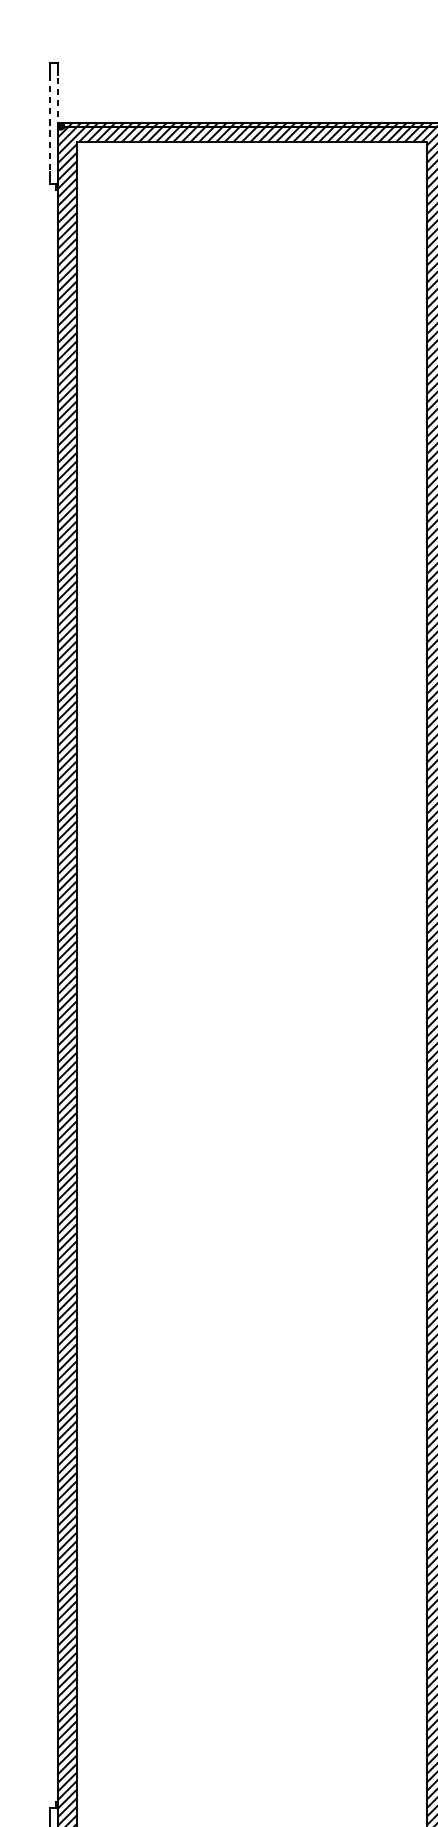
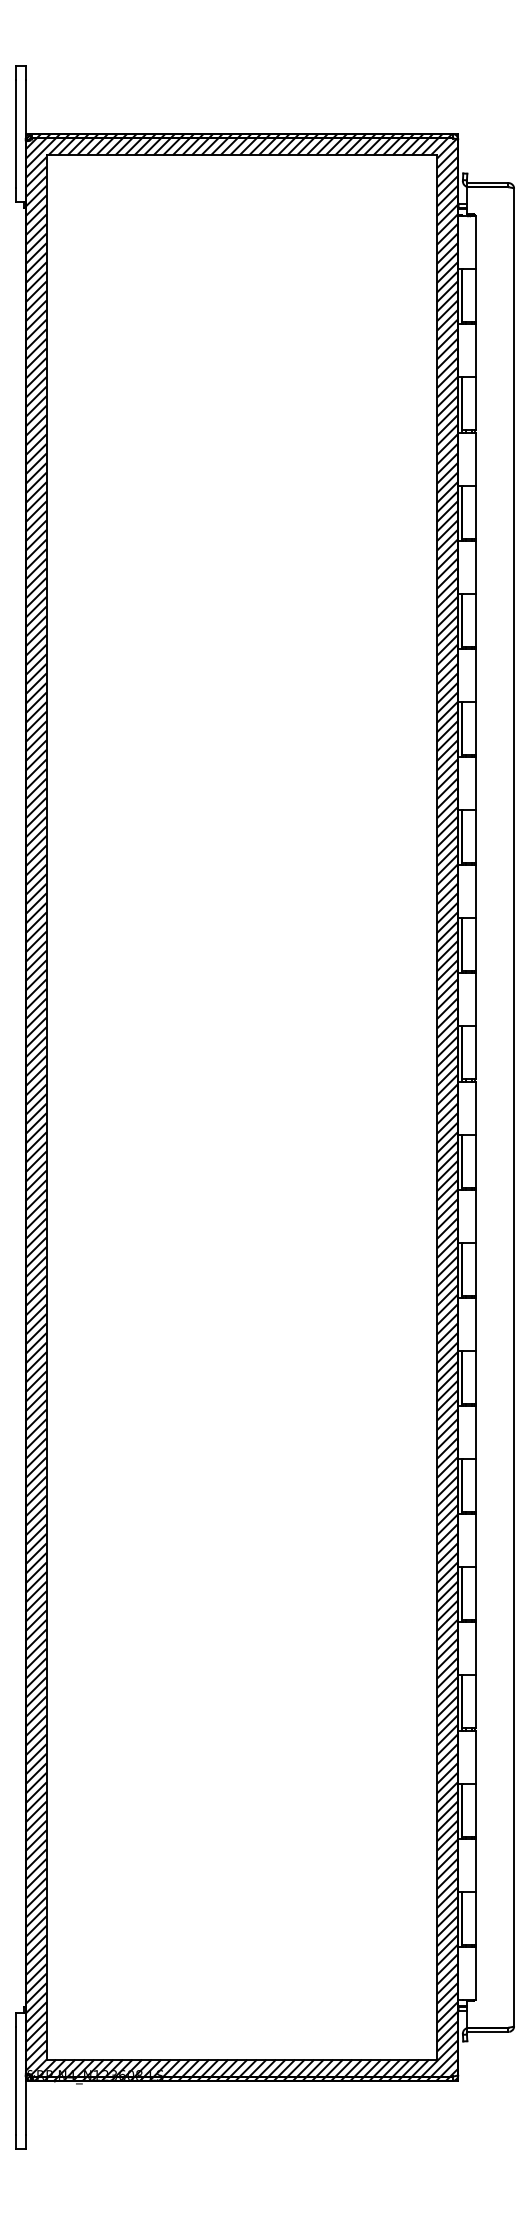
line: (58, 101) -> (25, 109), dashed -> solid
line: (49, 123) -> (15, 134), dashed -> solid

